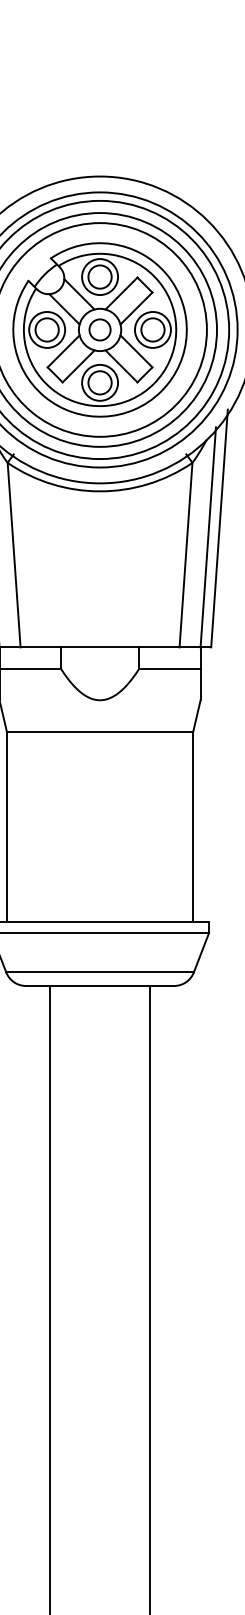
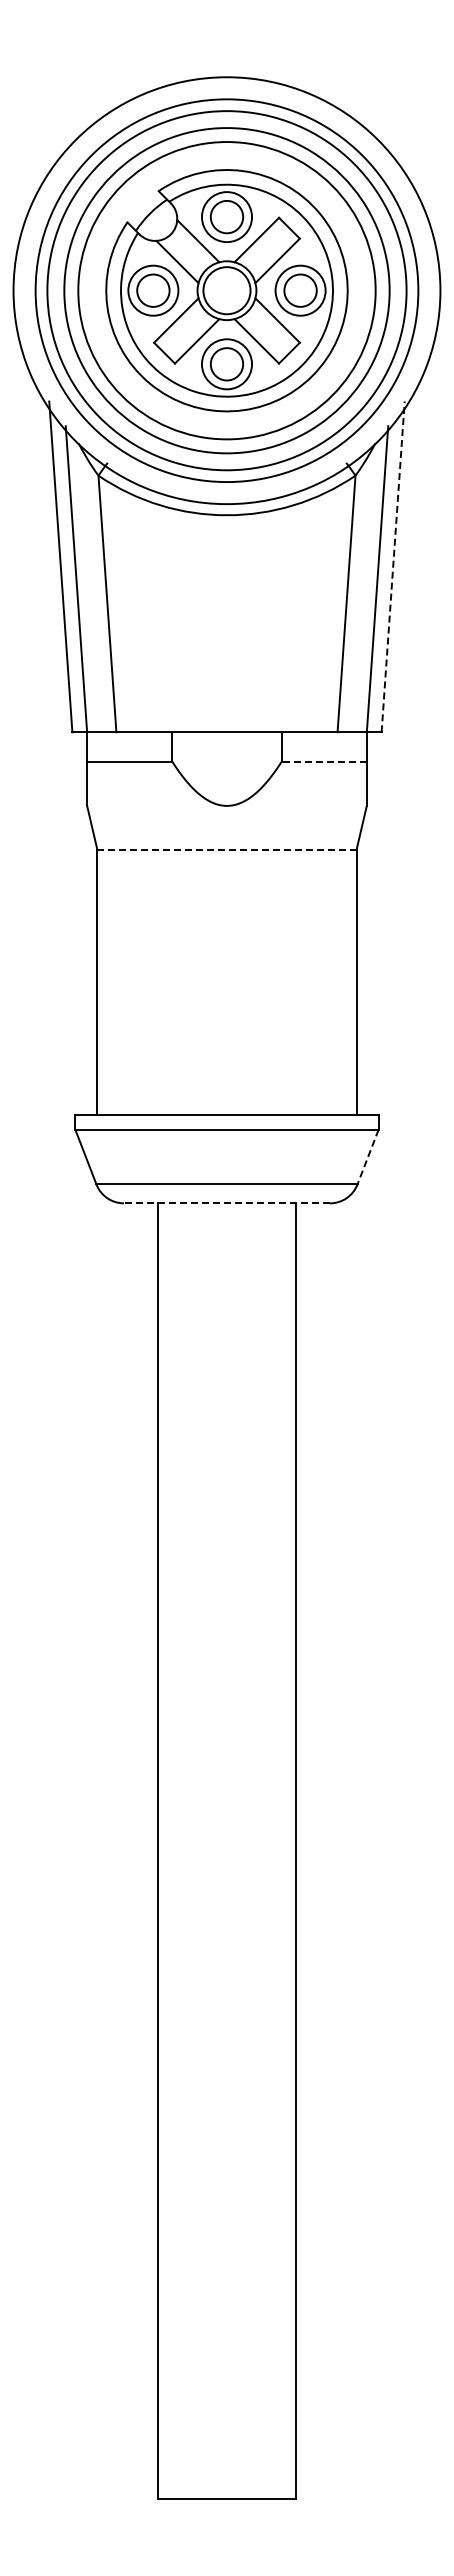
circle: (99, 329) -> (226, 290), size x1.6
line: (219, 528) -> (393, 566), solid -> dashed
line: (170, 668) -> (324, 761), solid -> dashed
line: (99, 732) -> (226, 850), solid -> dashed
line: (201, 953) -> (367, 1157), solid -> dashed
line: (99, 986) -> (226, 1203), solid -> dashed

